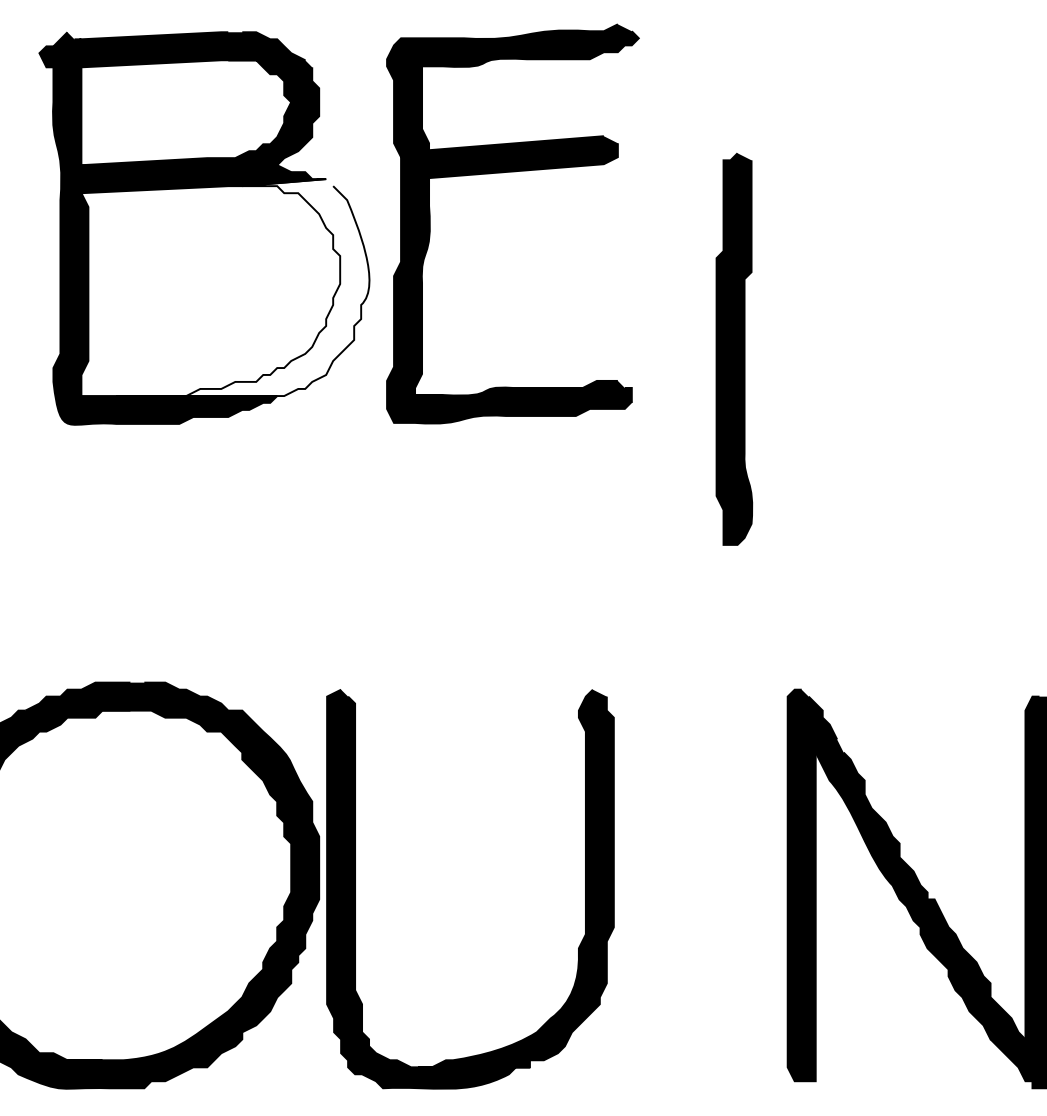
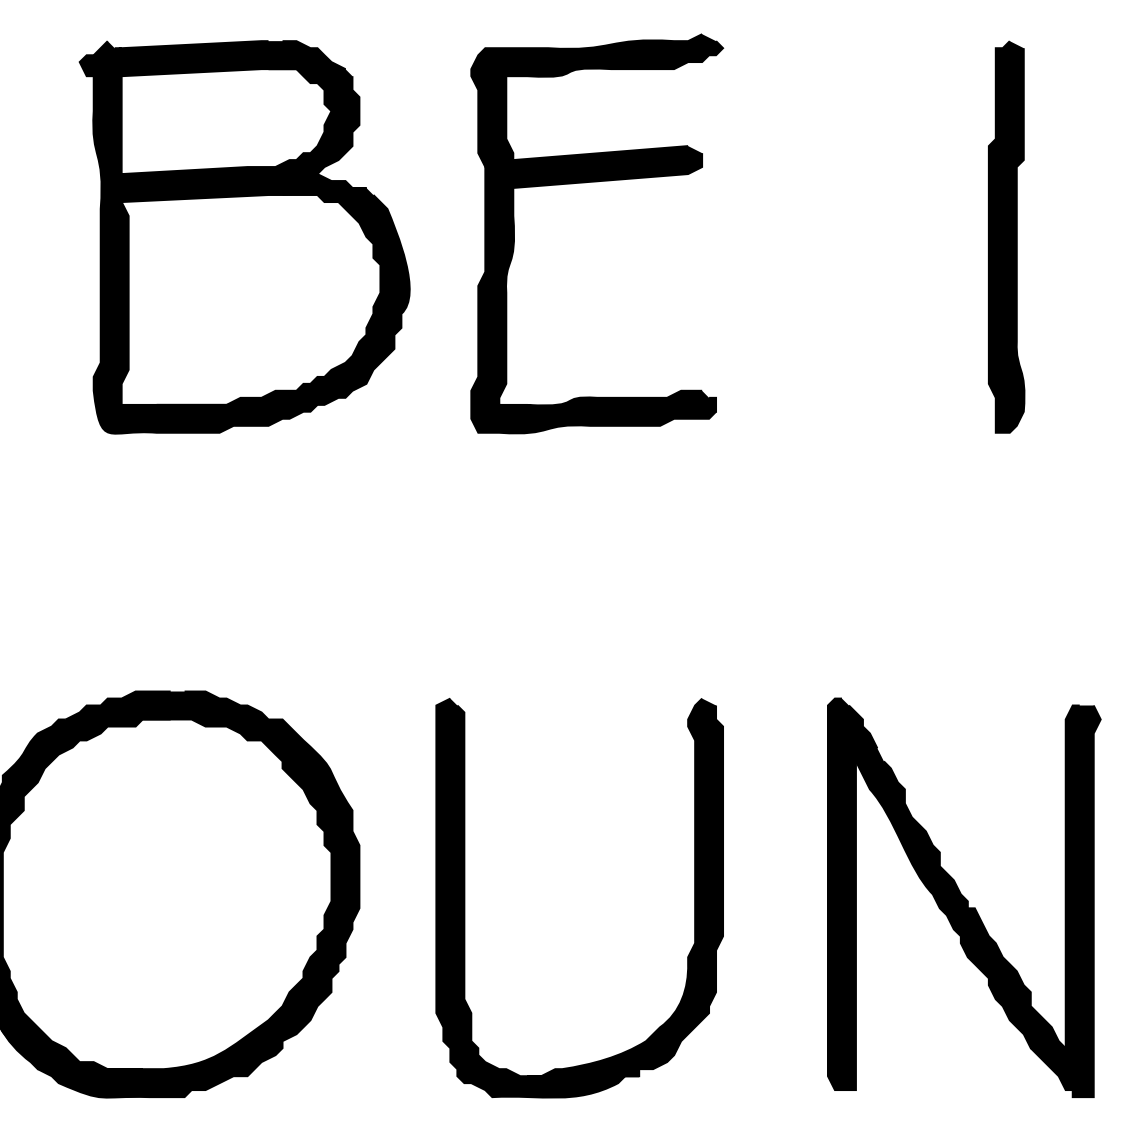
part: (513, 172) -> (597, 182), moved
fill: (242, 286) -> (282, 295), added
part: (734, 348) -> (1006, 236), moved
part: (356, 889) -> (465, 898), moved

